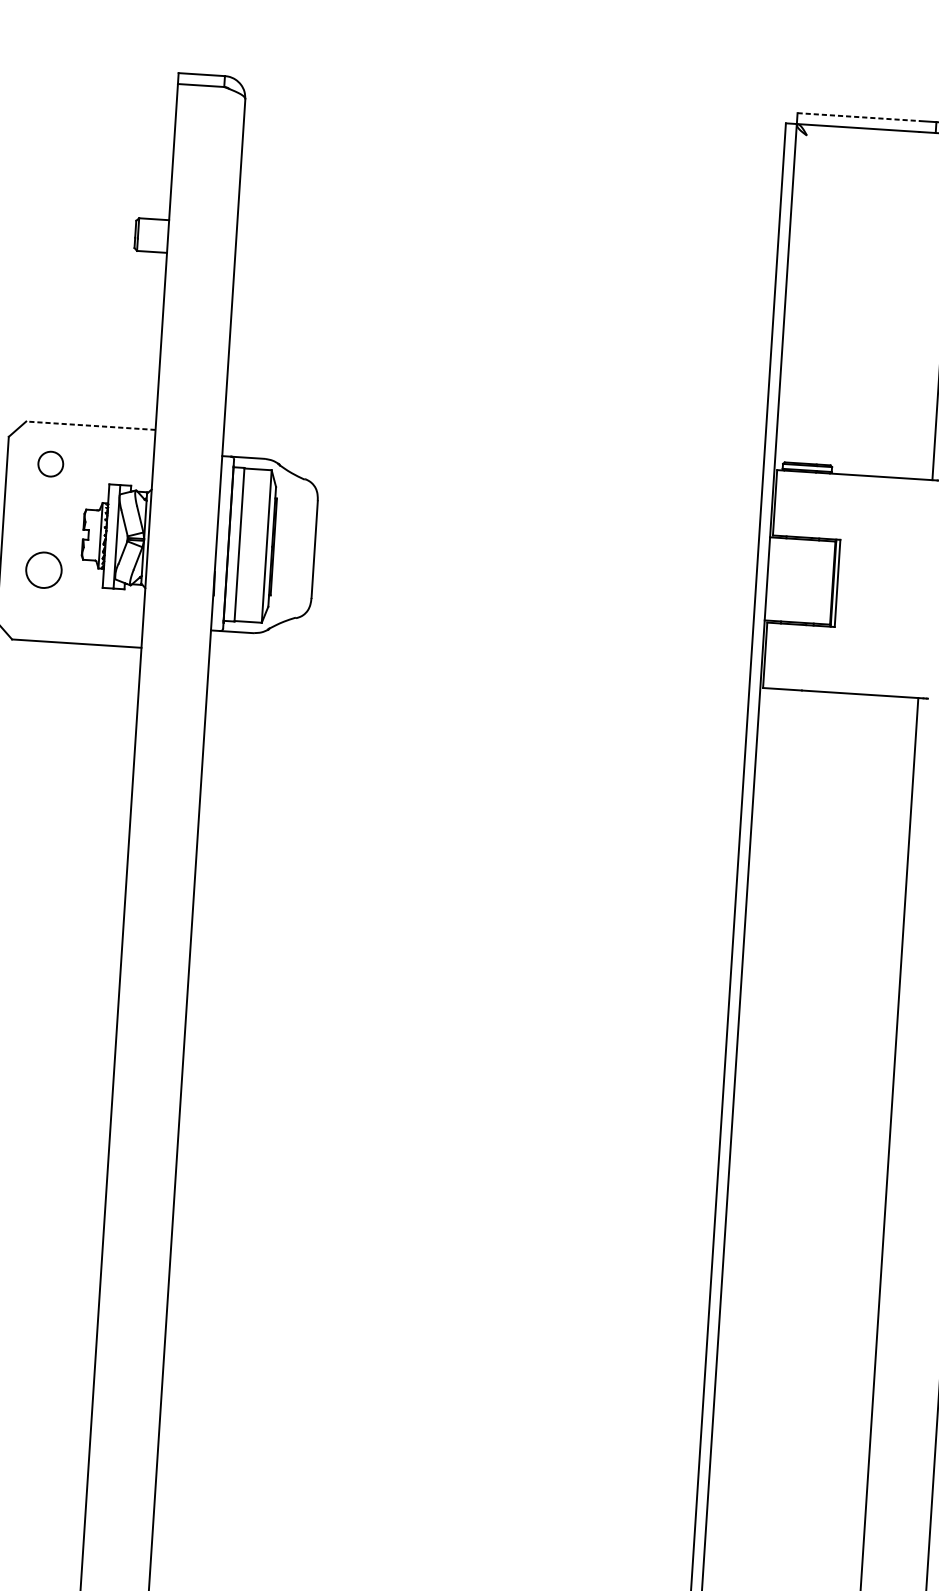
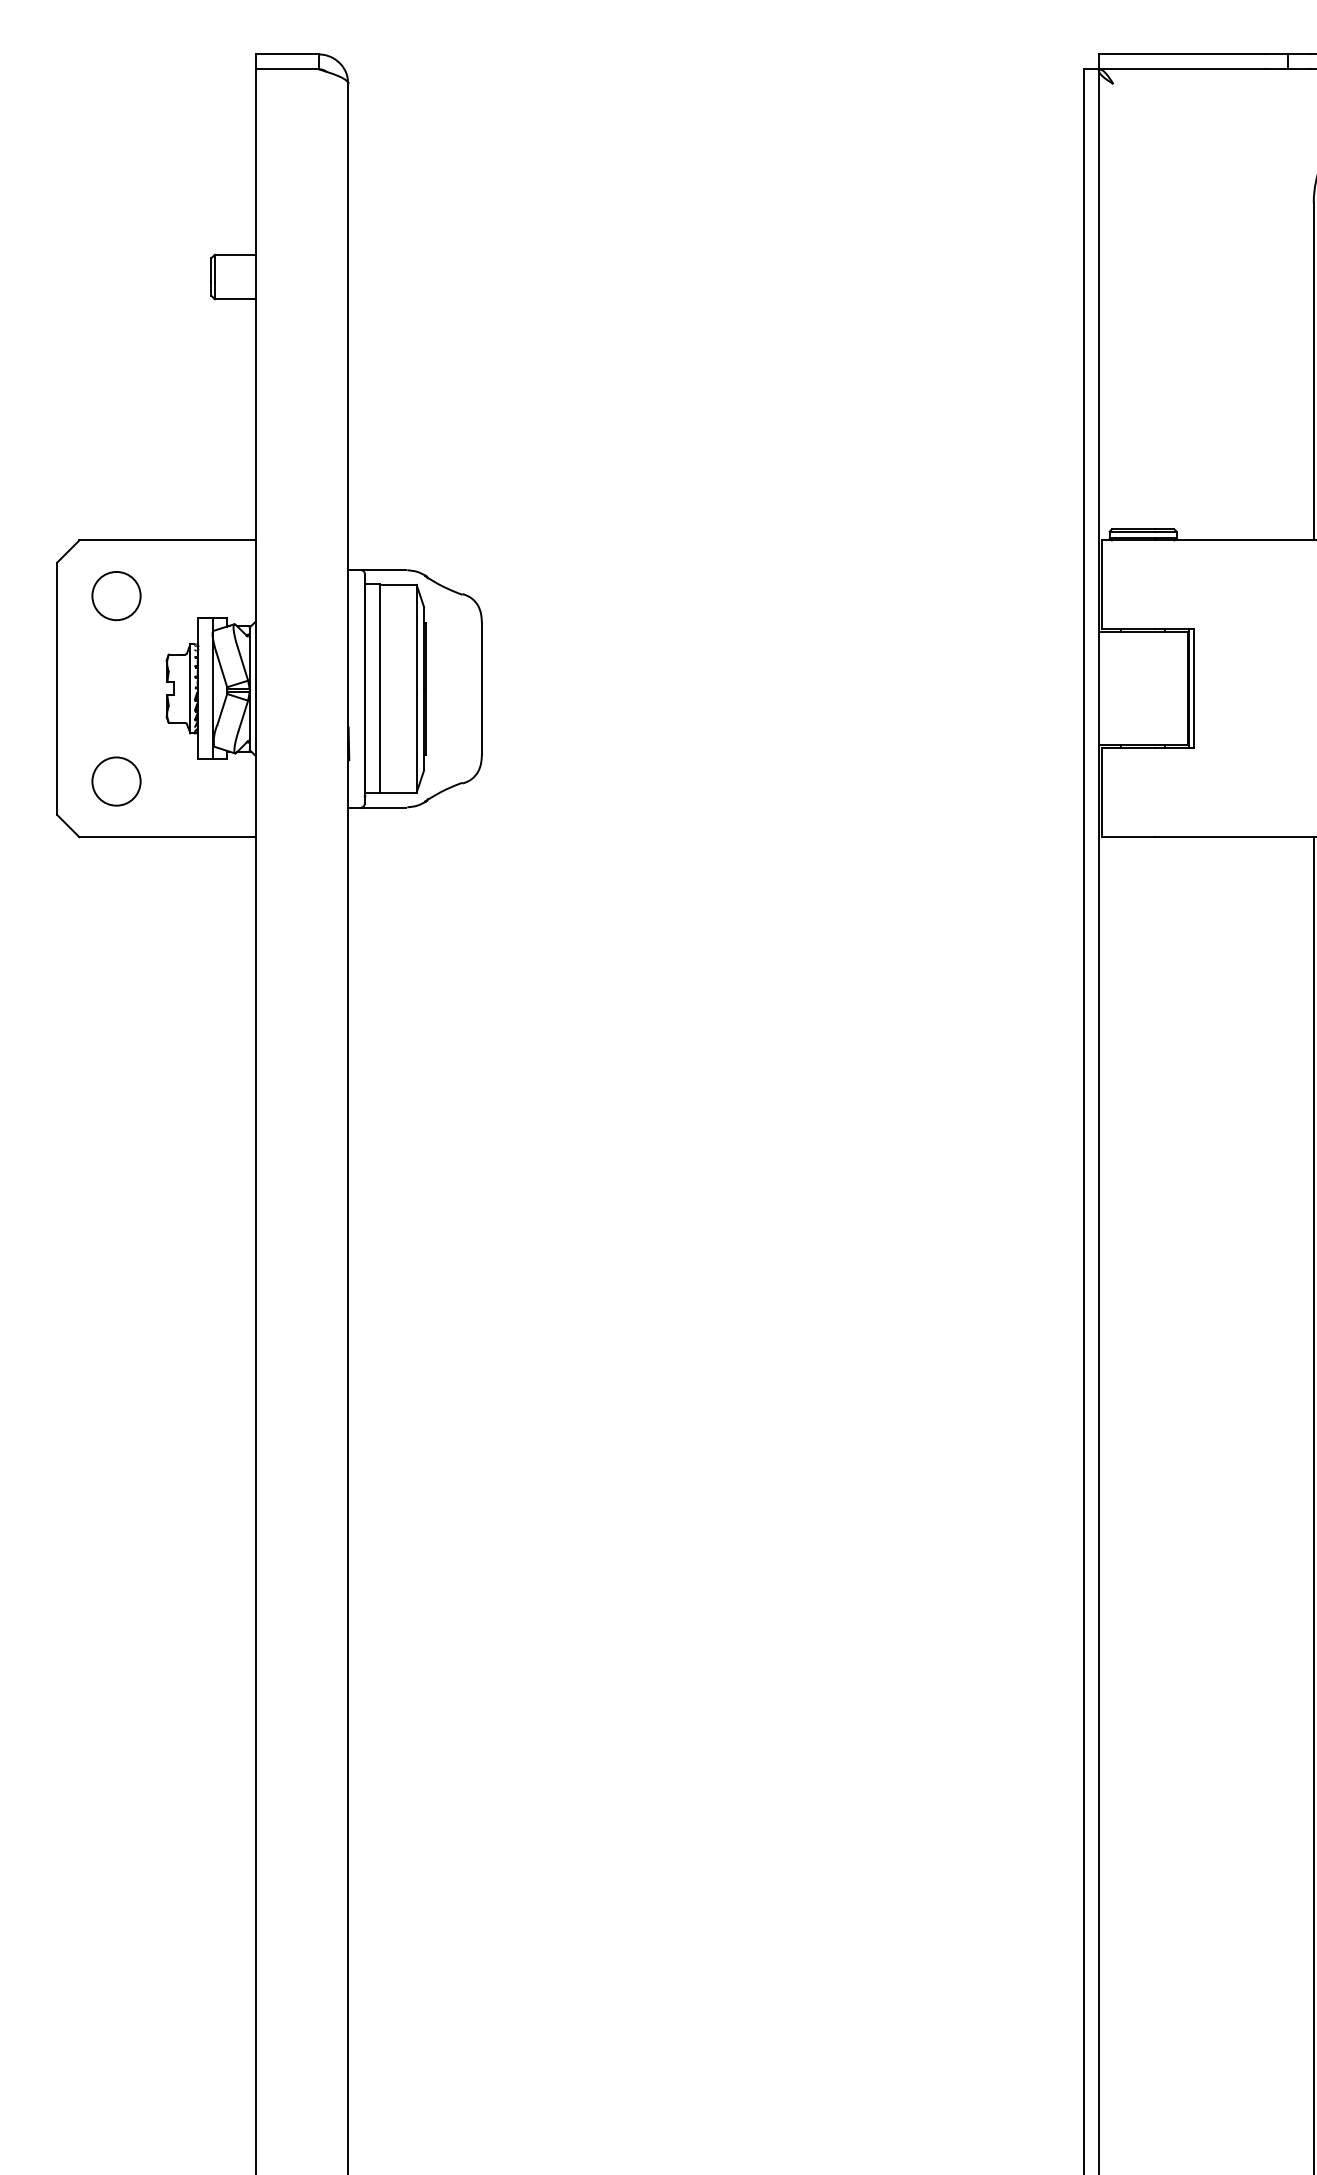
line: (859, 117) -> (1182, 54), dashed -> solid
line: (90, 425) -> (167, 540), dashed -> solid
circle: (50, 463) -> (116, 595), size x1.43
circle: (43, 570) -> (116, 781), moved

